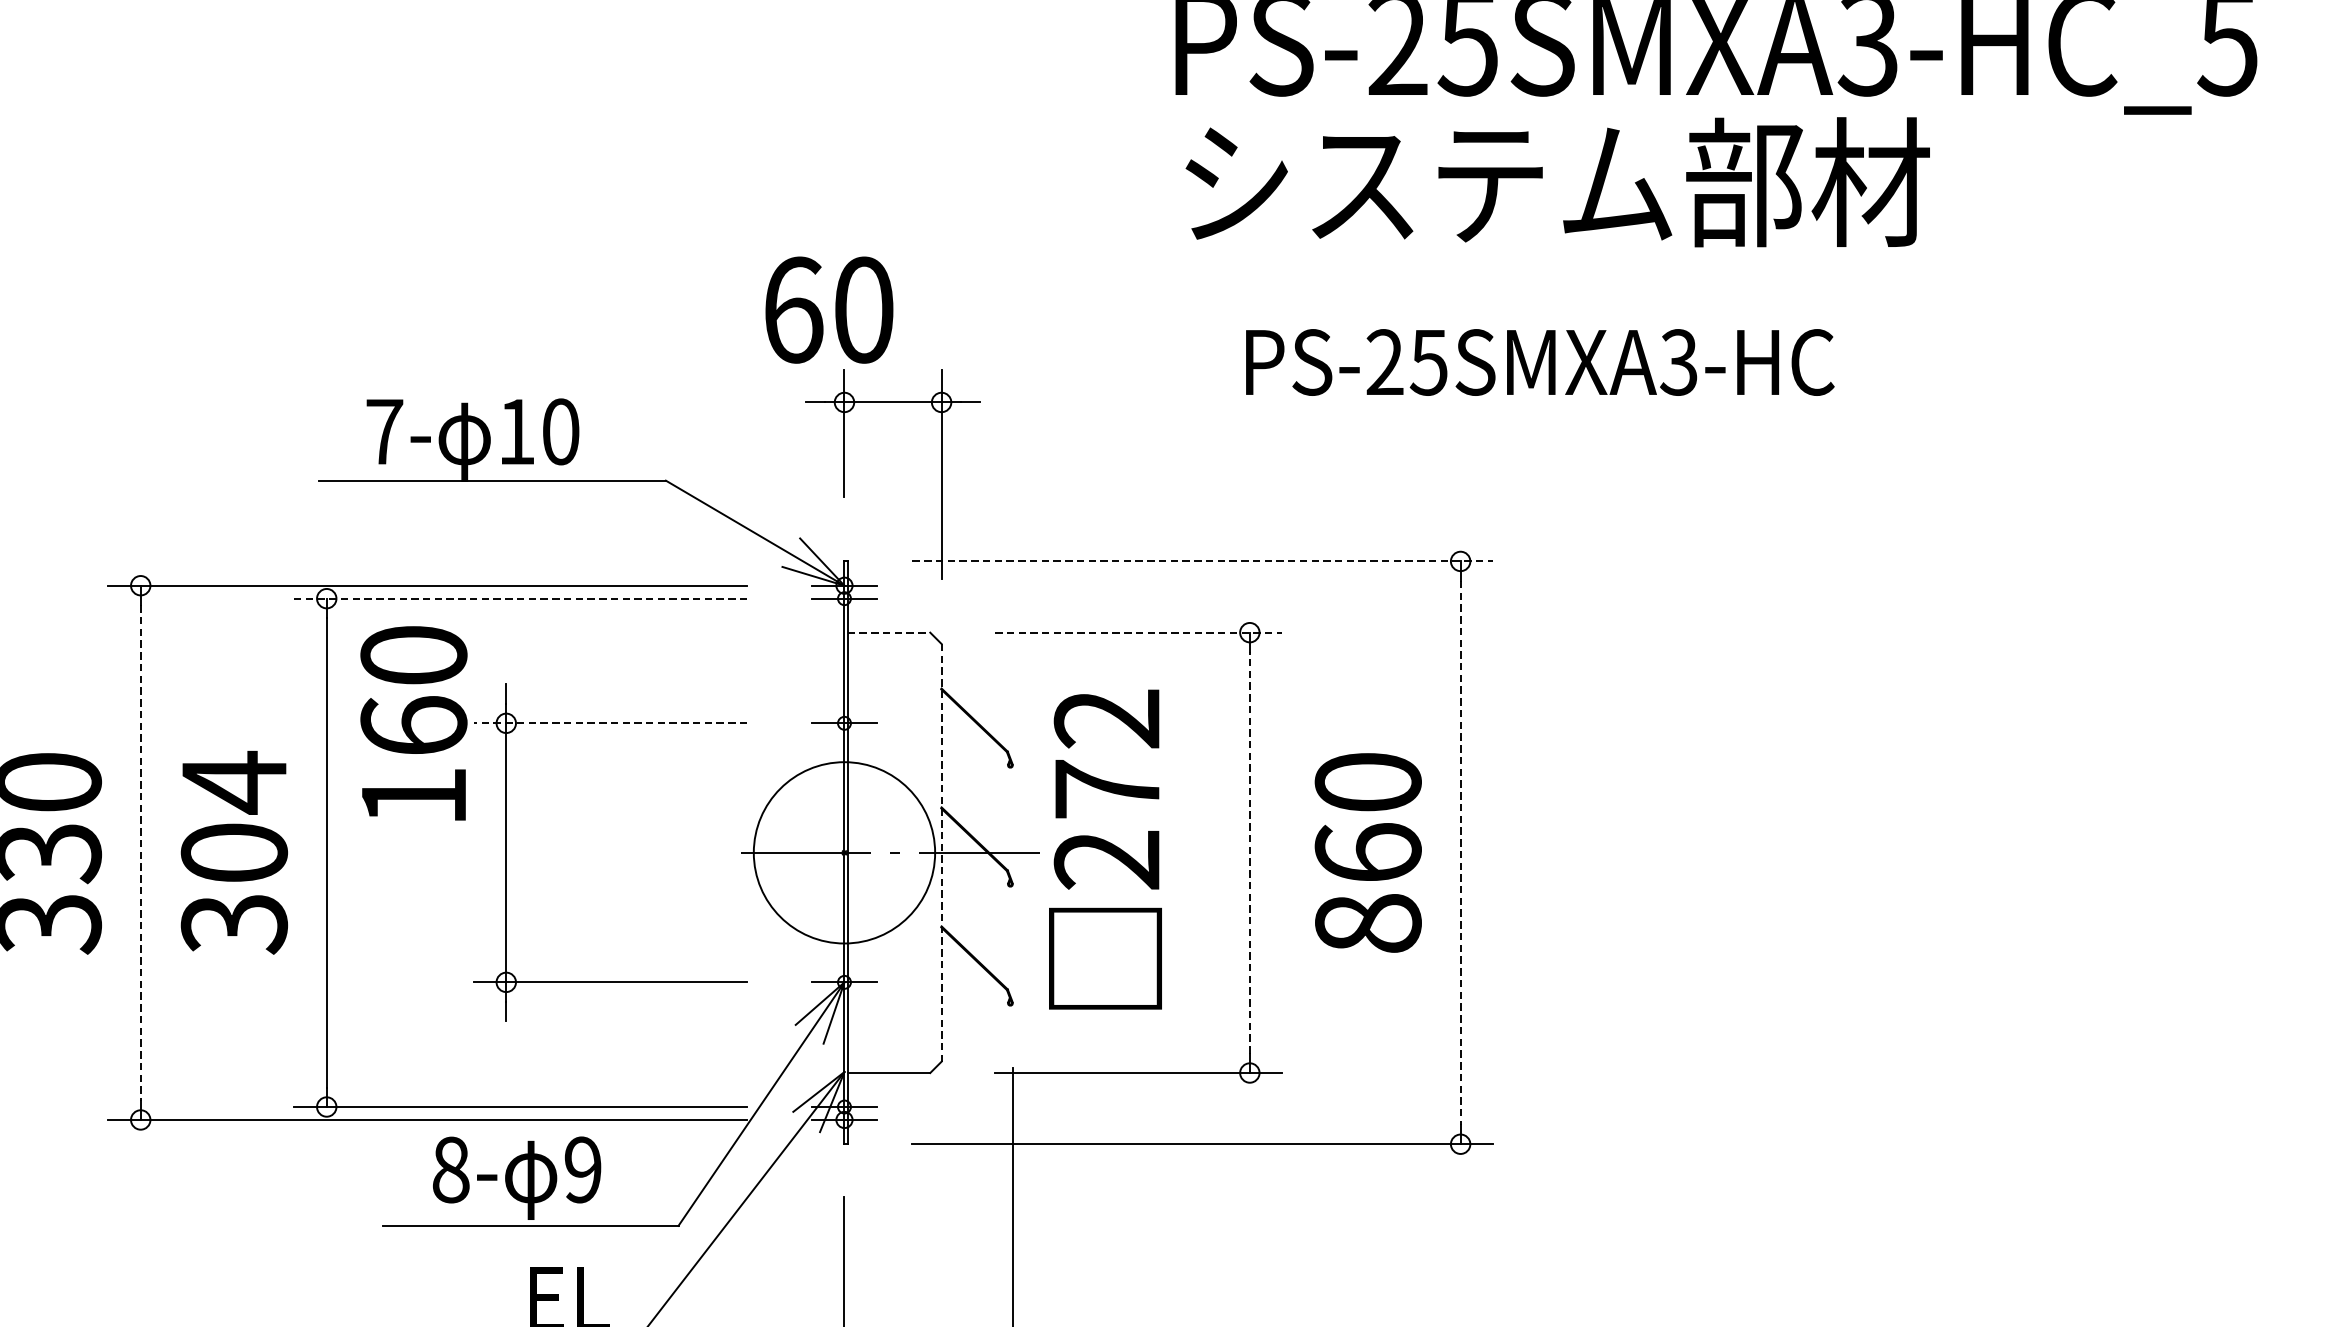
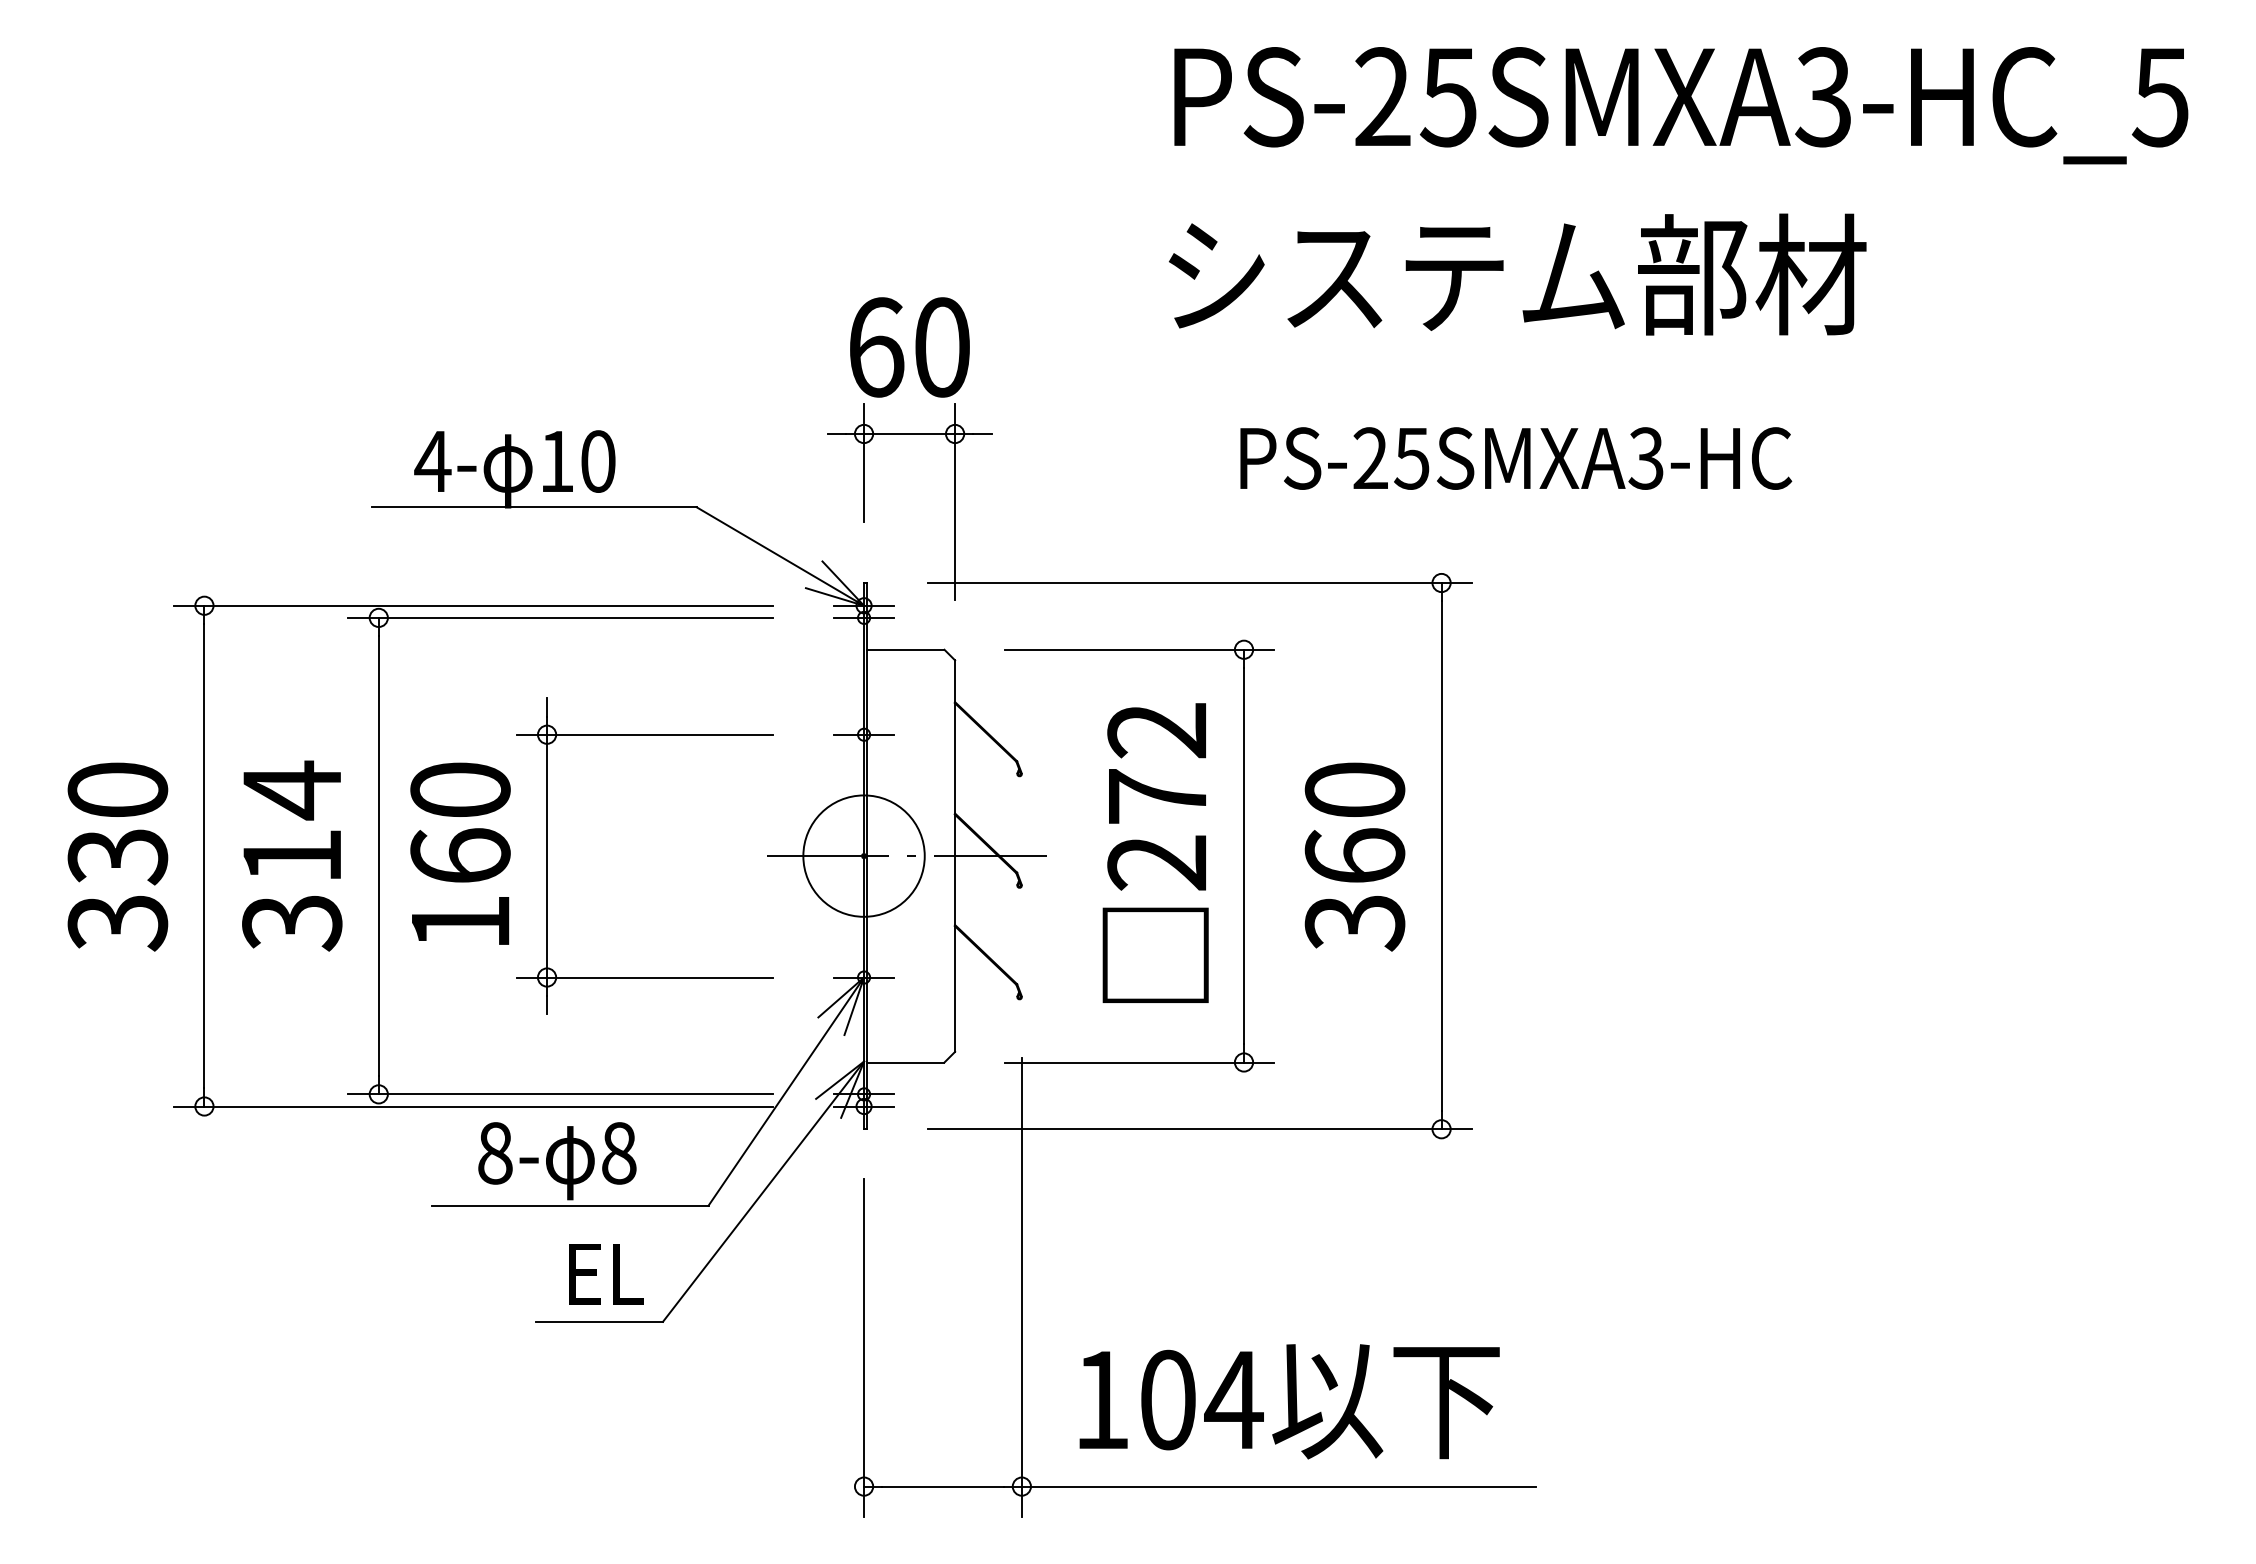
text: (1557, 182) -> (1517, 274), moved
text: (828, 310) -> (909, 347), moved
text: (1540, 362) -> (1516, 458), moved
text: (384, 431) -> (432, 461), 7- -> 4-
line: (1203, 561) -> (1200, 583), dashed -> solid
line: (520, 598) -> (560, 617), dashed -> solid
line: (888, 632) -> (905, 649), dashed -> solid
line: (1138, 632) -> (1139, 649), dashed -> solid
text: (413, 723) -> (460, 853), moved
line: (610, 723) -> (644, 734), dashed -> solid
text: (1105, 848) -> (1155, 852), moved
text: (234, 852) -> (292, 855), 304 -> 314
circle: (843, 852) -> (863, 855), size x0.71
line: (1250, 852) -> (1244, 855), dashed -> solid
line: (140, 853) -> (204, 856), dashed -> solid
line: (942, 853) -> (955, 856), dashed -> solid
line: (1460, 853) -> (1441, 856), dashed -> solid
text: (1367, 923) -> (1354, 922), 860 -> 360
text: (583, 1170) -> (619, 1153), 9 -> 8

